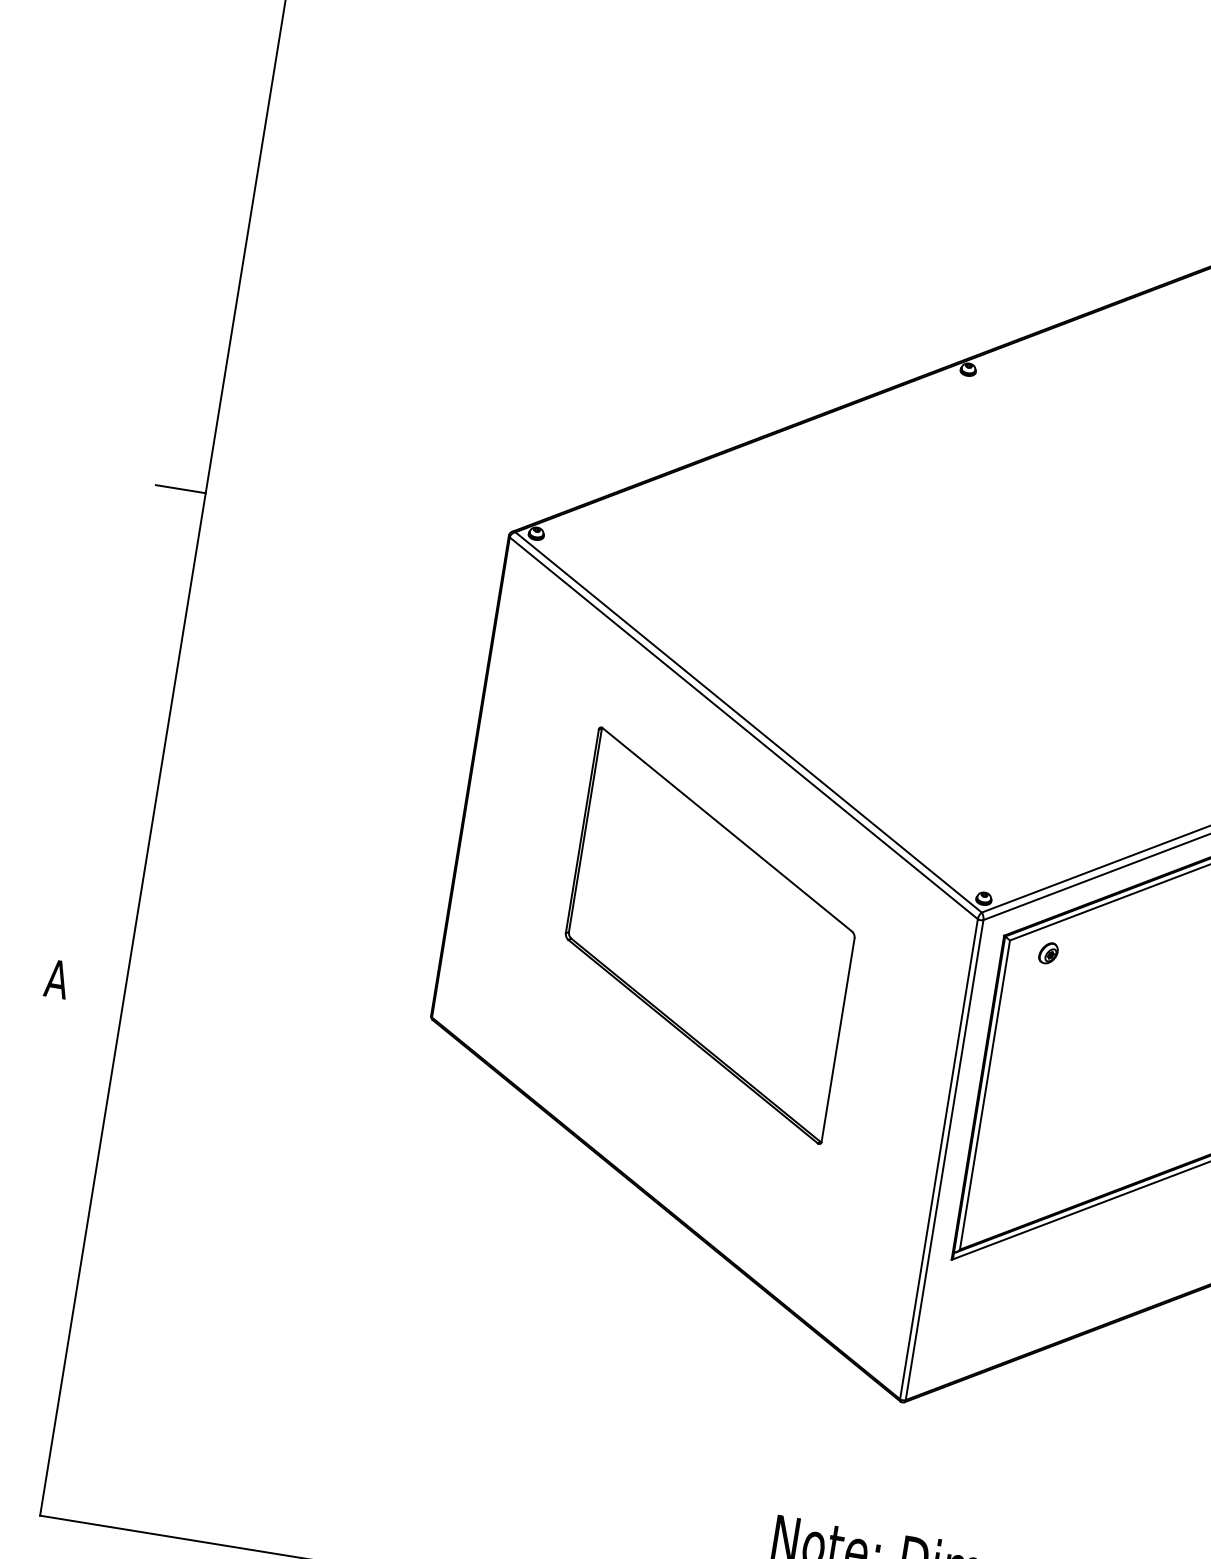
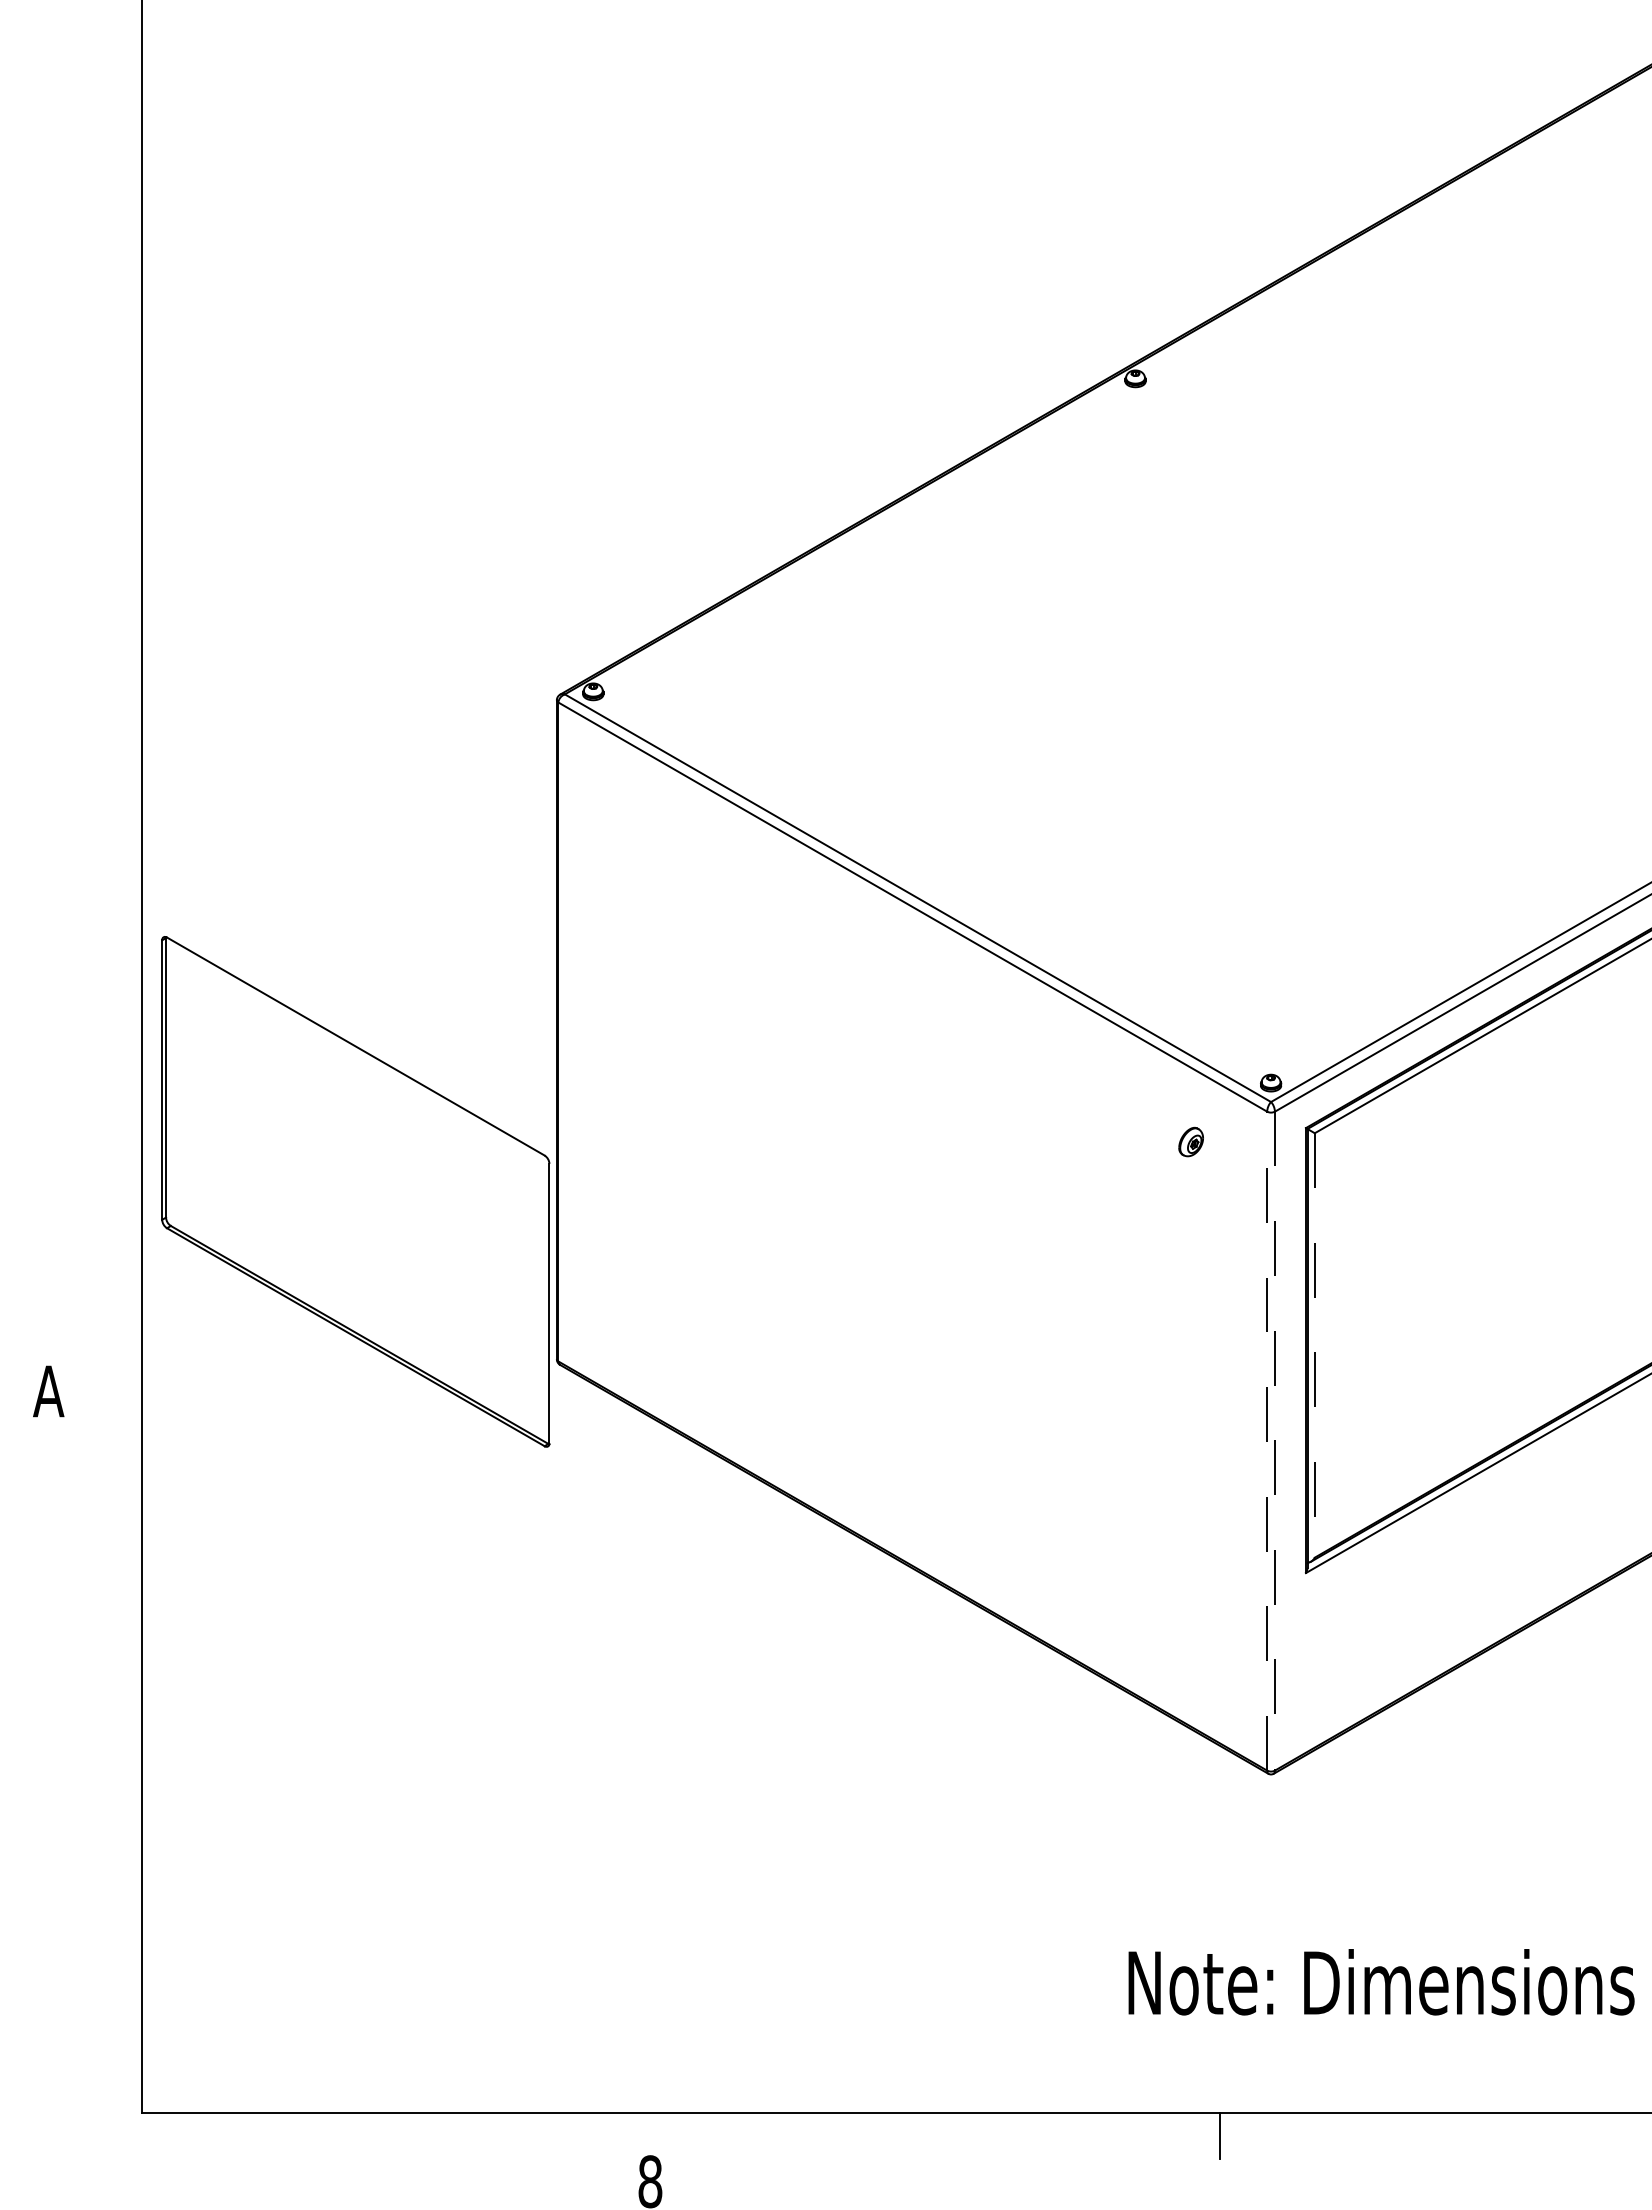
line: (180, 489) -> (107, 709), removed
part: (710, 935) -> (355, 1191), moved
part: (1048, 952) -> (1190, 1141), moved
line: (984, 1095) -> (1314, 1345), solid -> dashed
line: (939, 1158) -> (1267, 1440), solid -> dashed
line: (944, 1160) -> (1274, 1441), solid -> dashed

